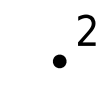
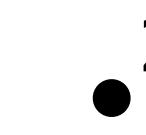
part: (59, 61) -> (111, 98), size x1.6

